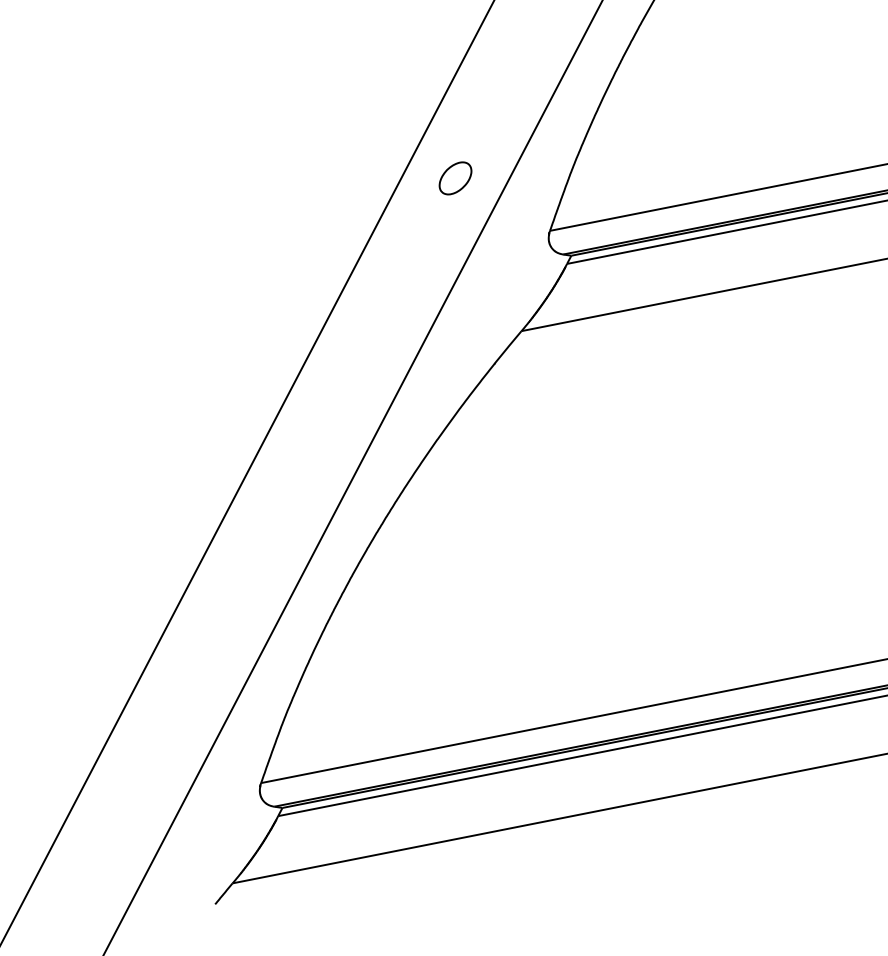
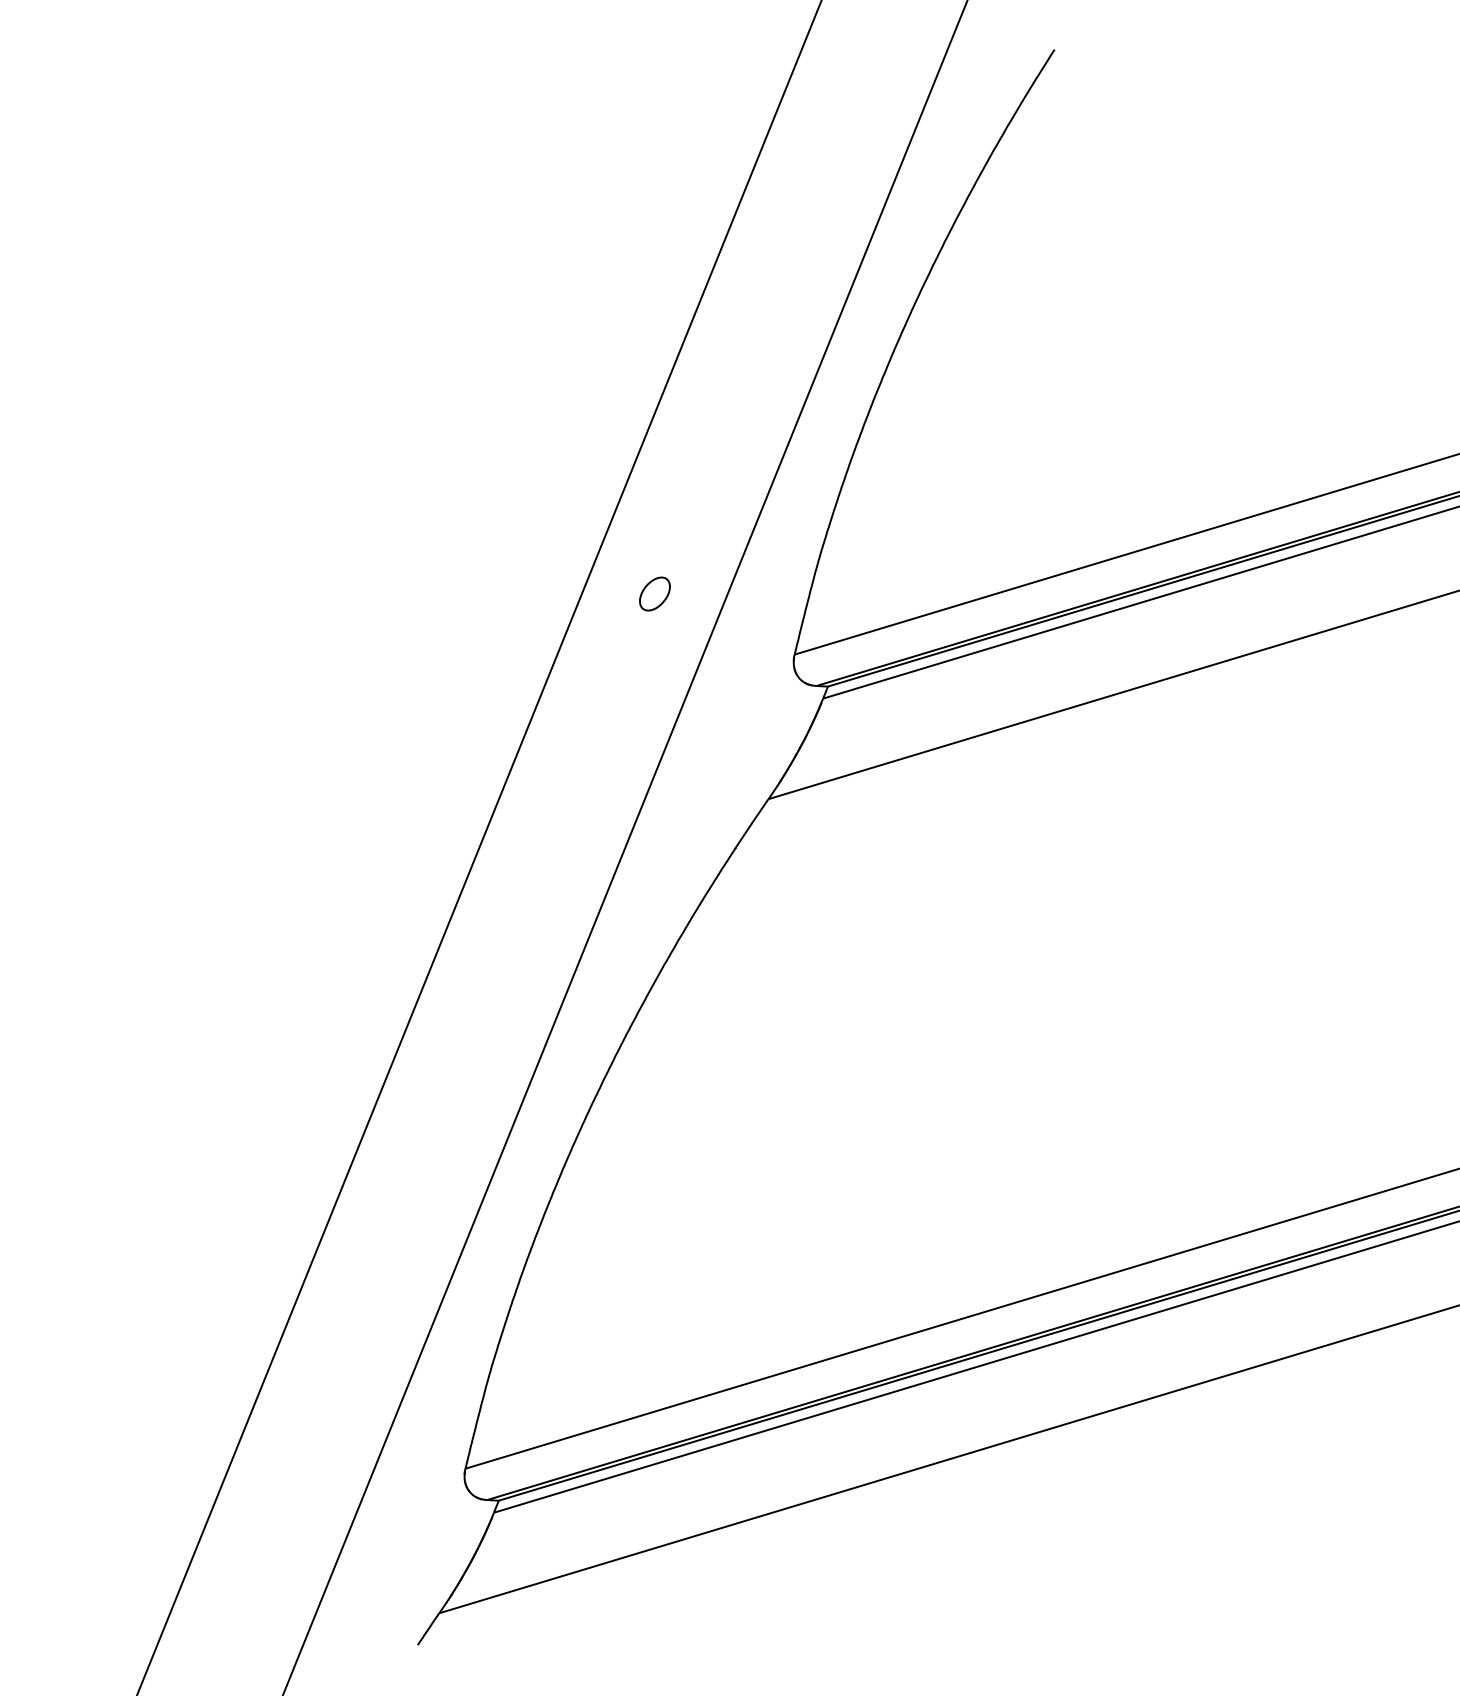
part: (455, 177) -> (654, 593), size x0.7

